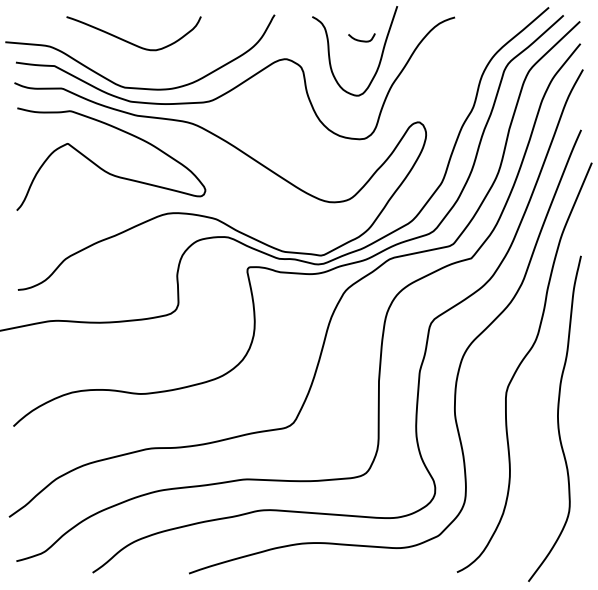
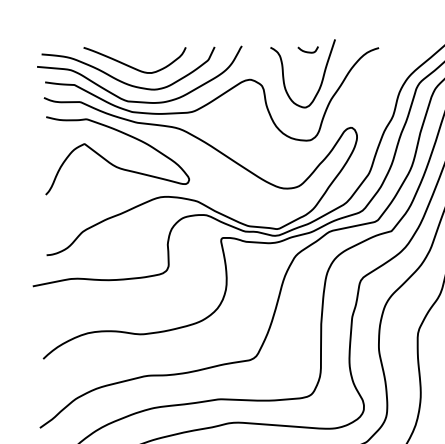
curve: (359, 39) -> (306, 51), moved
curve: (116, 60) -> (121, 80), added

